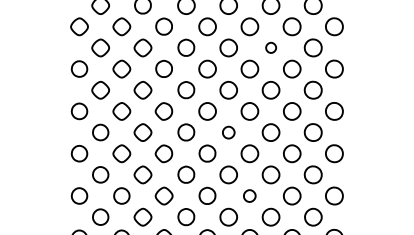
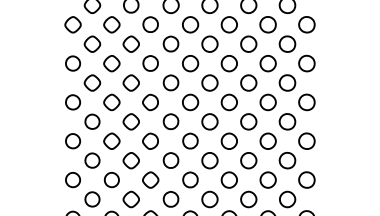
part: (270, 47) -> (248, 43), size x1.67
part: (228, 132) -> (209, 121), size x1.43
part: (248, 195) -> (228, 179), size x1.43

